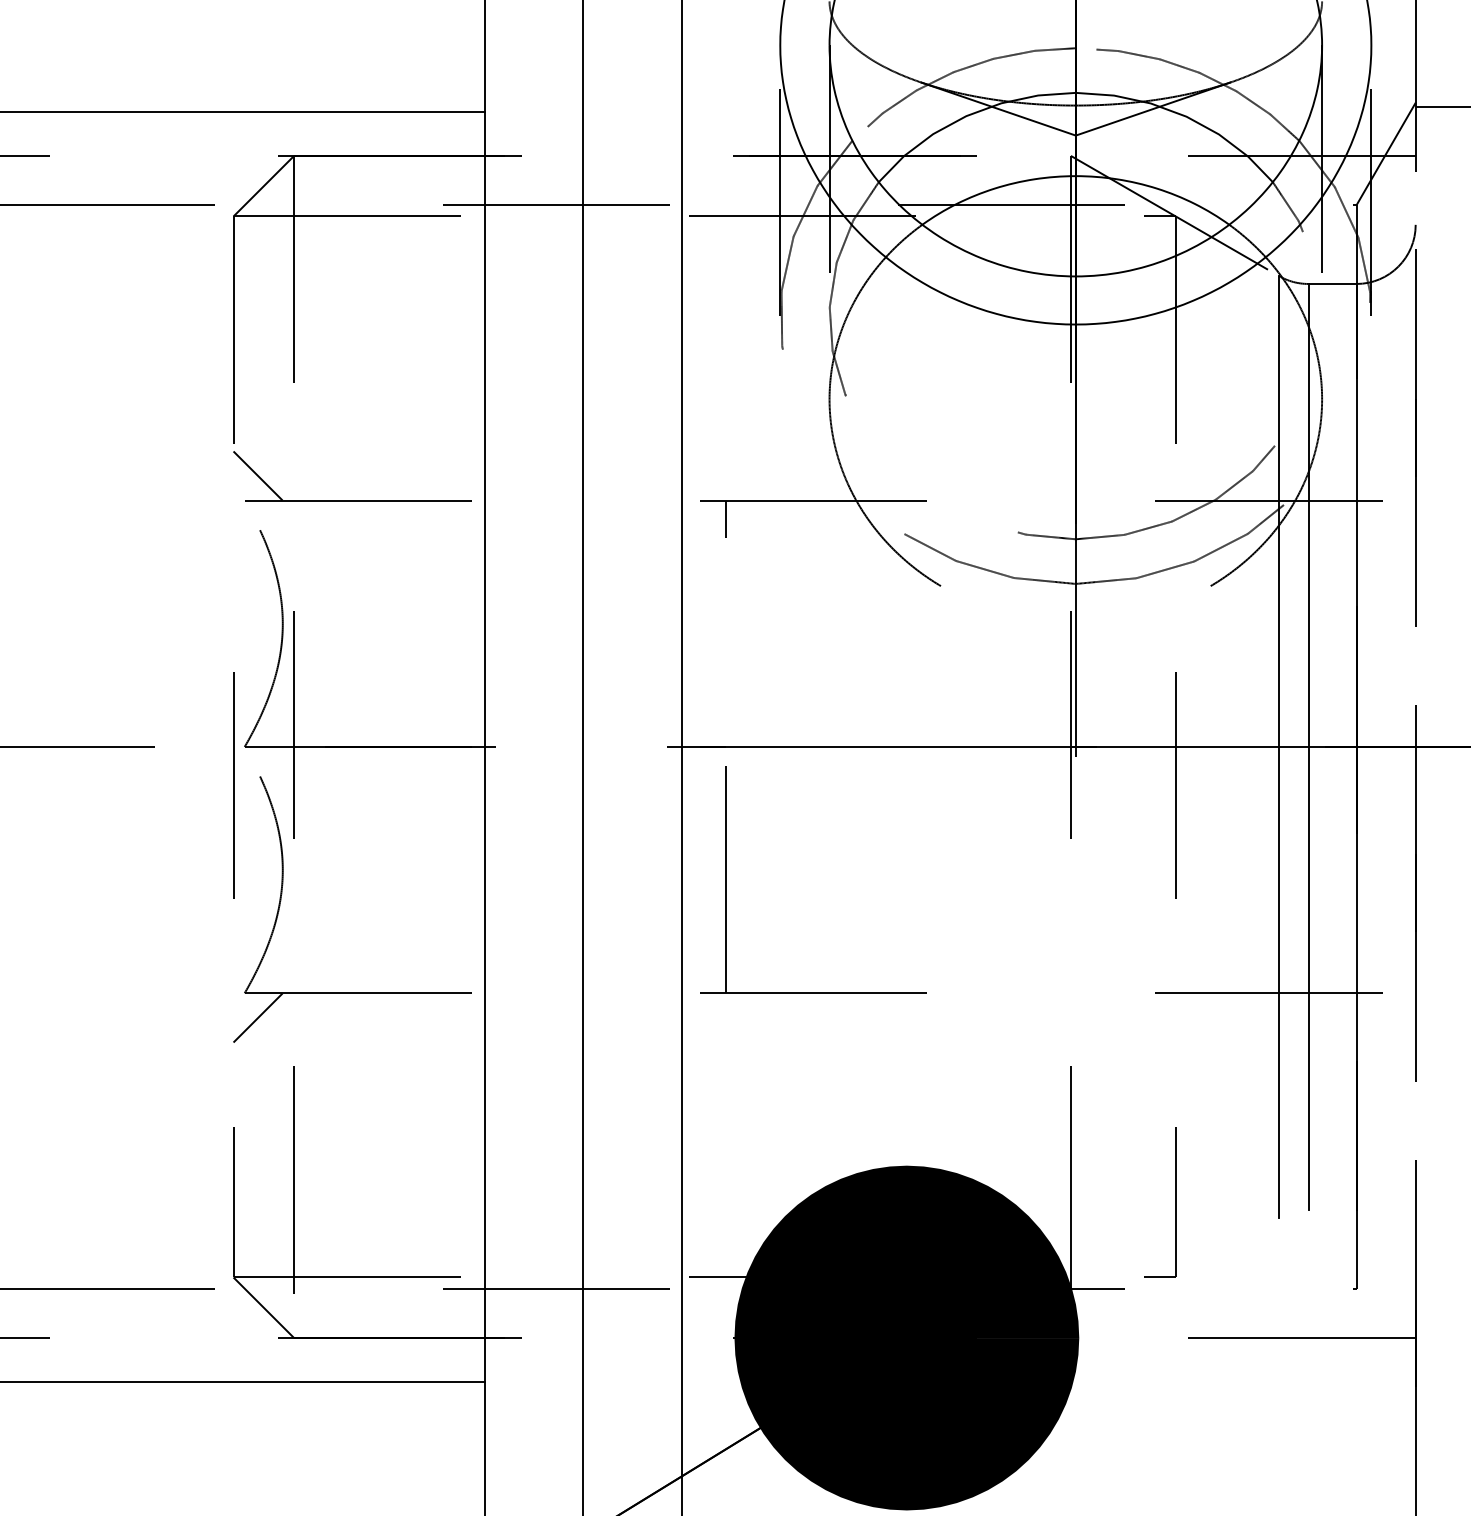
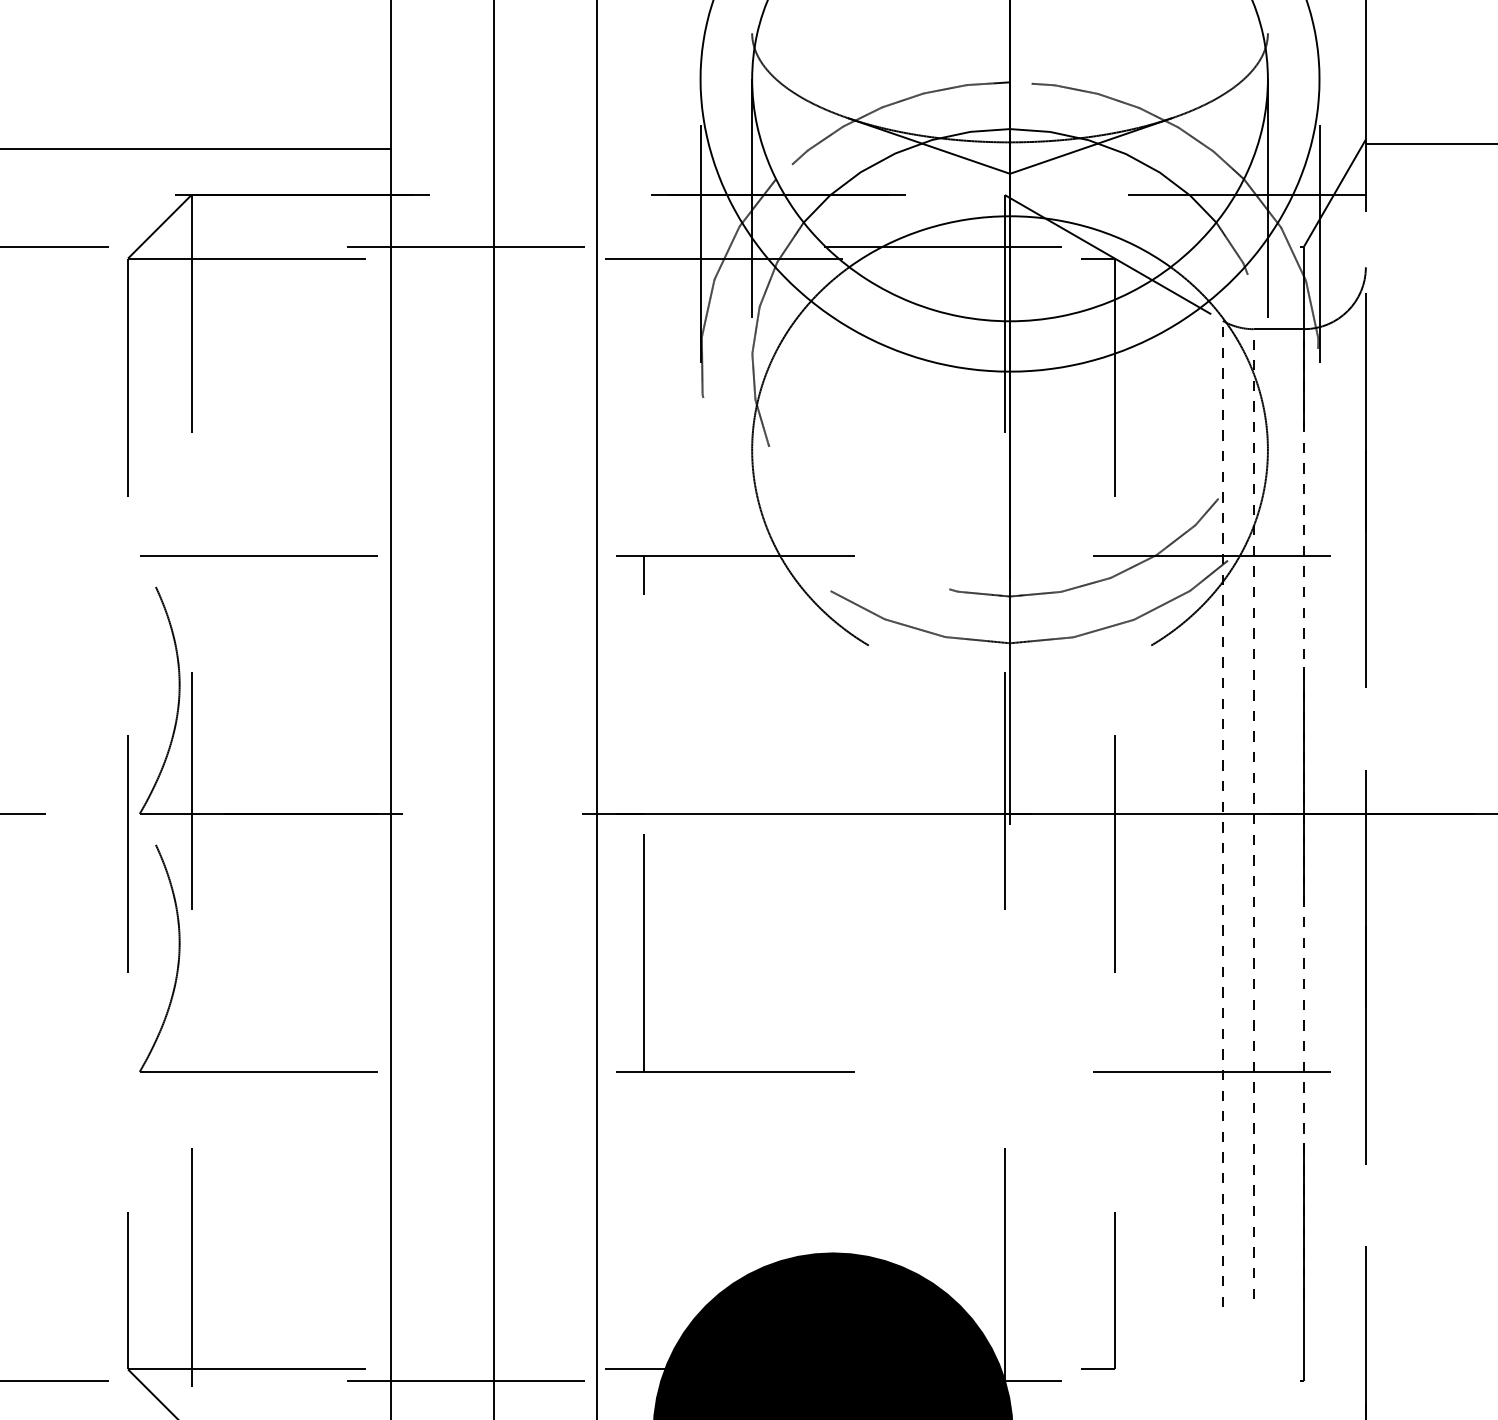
line: (257, 475) -> (153, 529), removed
line: (1308, 746) -> (1253, 813), solid -> dashed
line: (1356, 746) -> (1303, 813), solid -> dashed
line: (1279, 747) -> (1223, 814), solid -> dashed
line: (257, 1017) -> (153, 1097), removed

